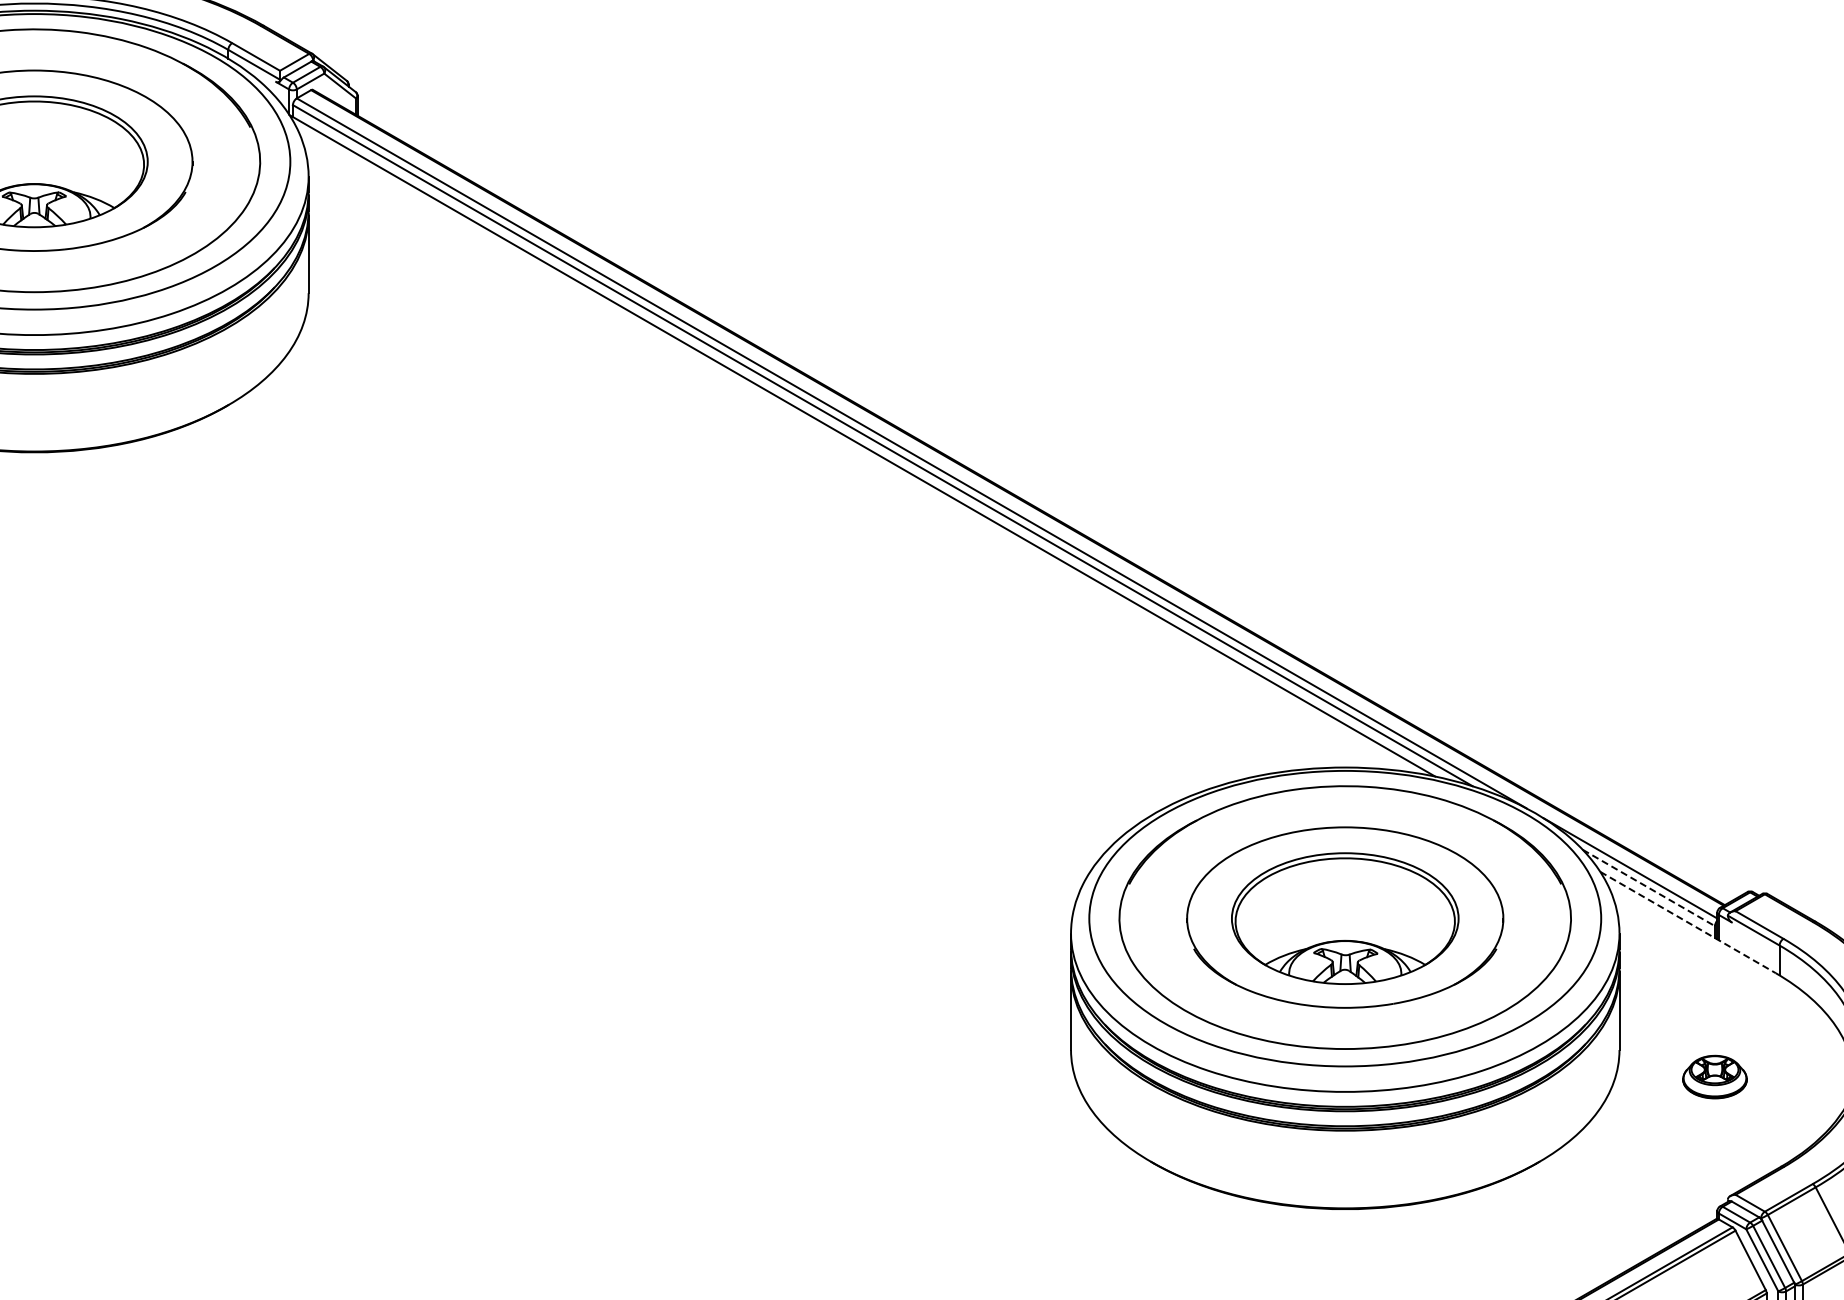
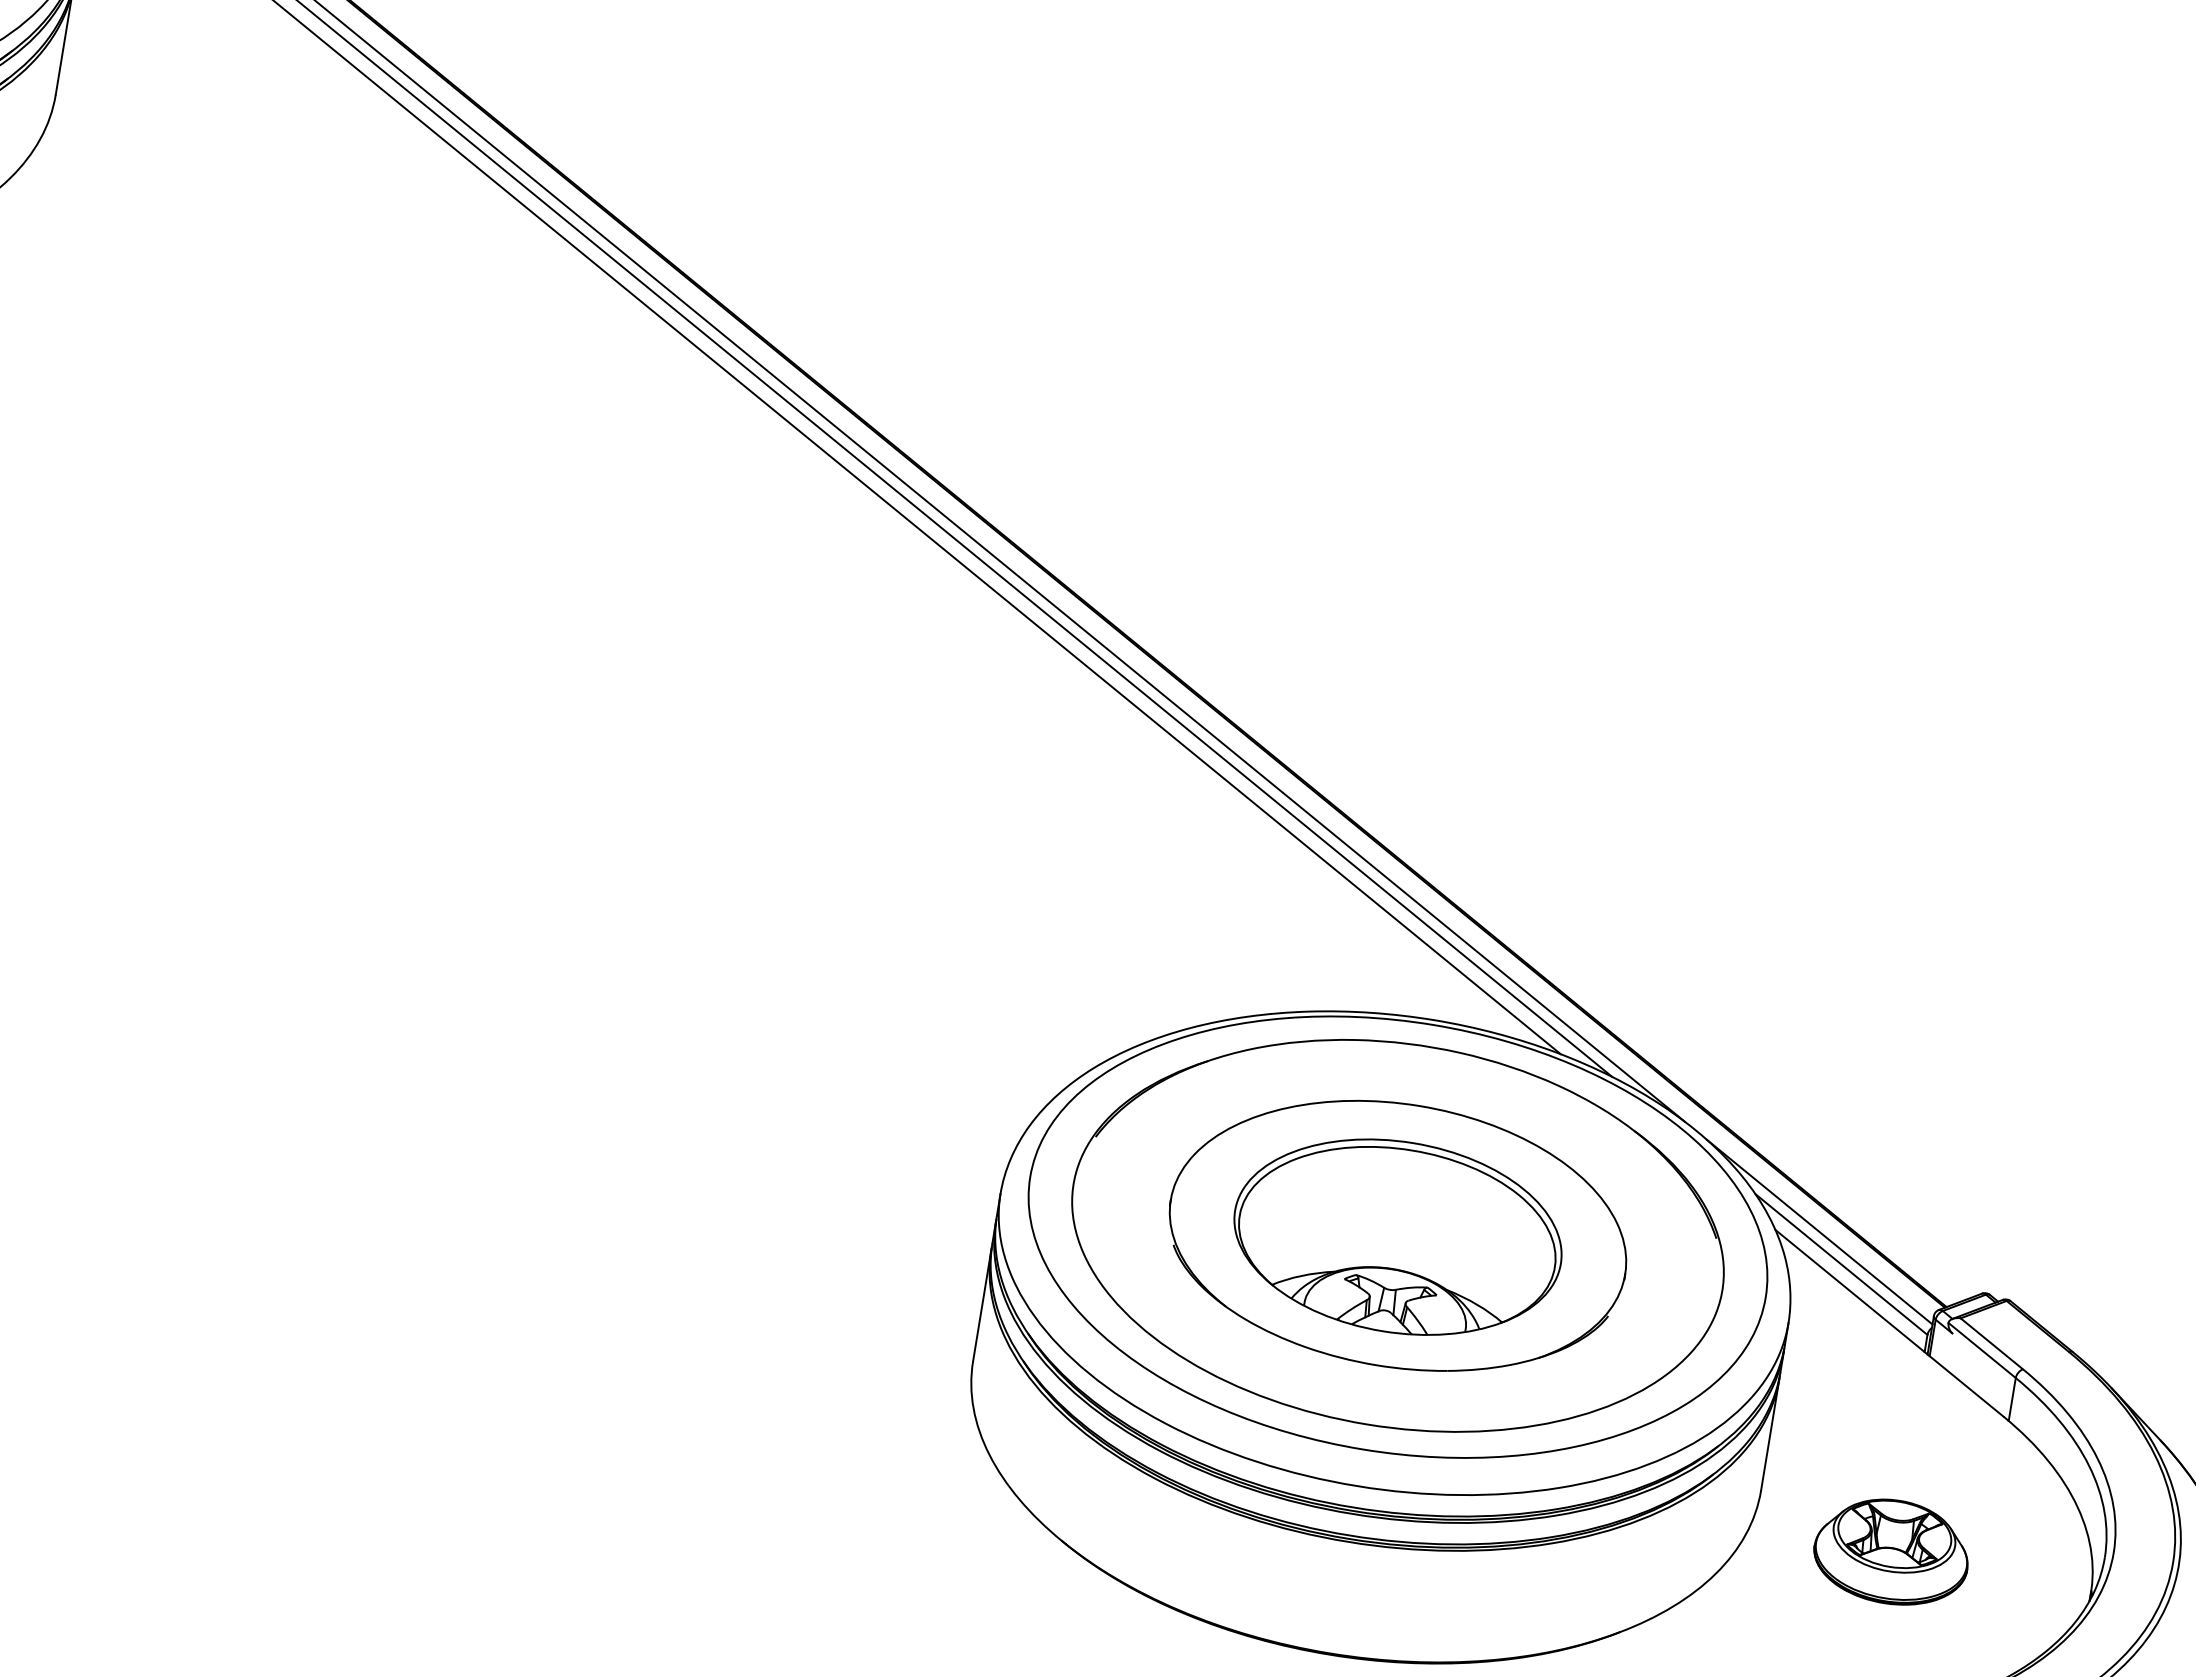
line: (1649, 888) -> (1842, 1265), dashed -> solid
line: (1688, 922) -> (1890, 1323), dashed -> solid
part: (1714, 1076) -> (1891, 1550), size x1.67

